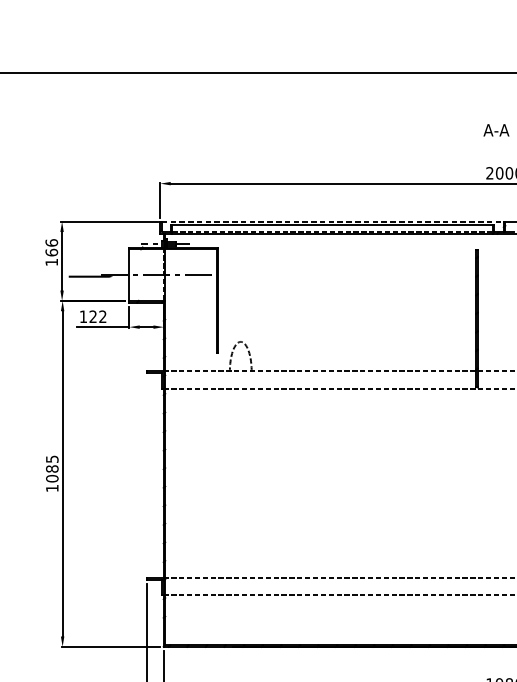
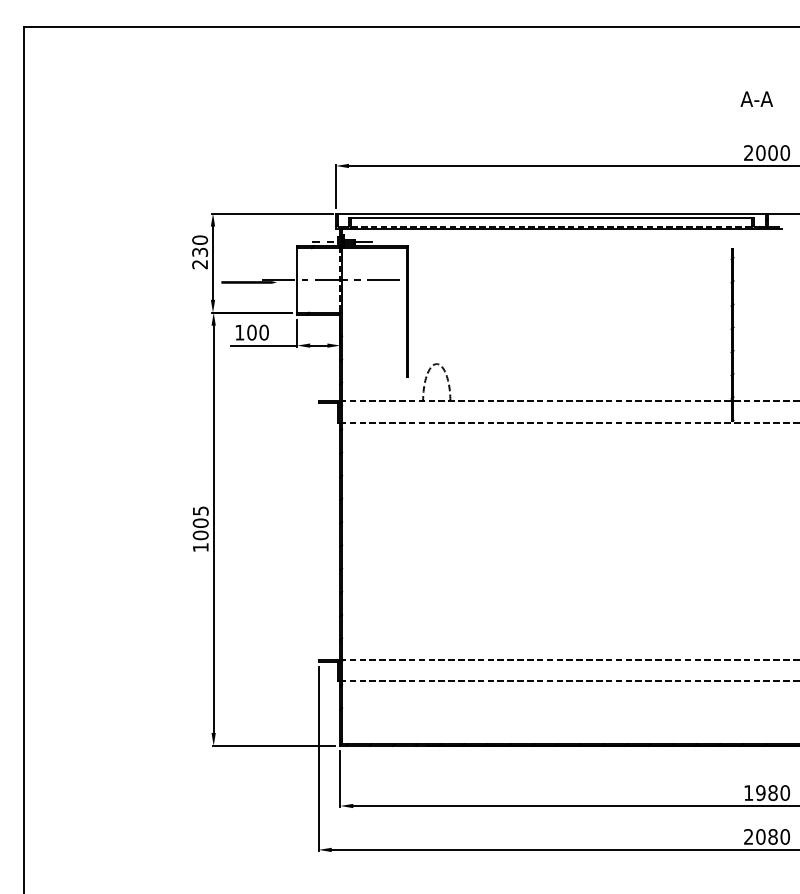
line: (333, 221) -> (552, 213), dashed -> solid
text: (52, 252) -> (200, 252), 166 -> 230
text: (97, 316) -> (257, 332), 122 -> 100
text: (52, 468) -> (200, 522), 1085 -> 1005

